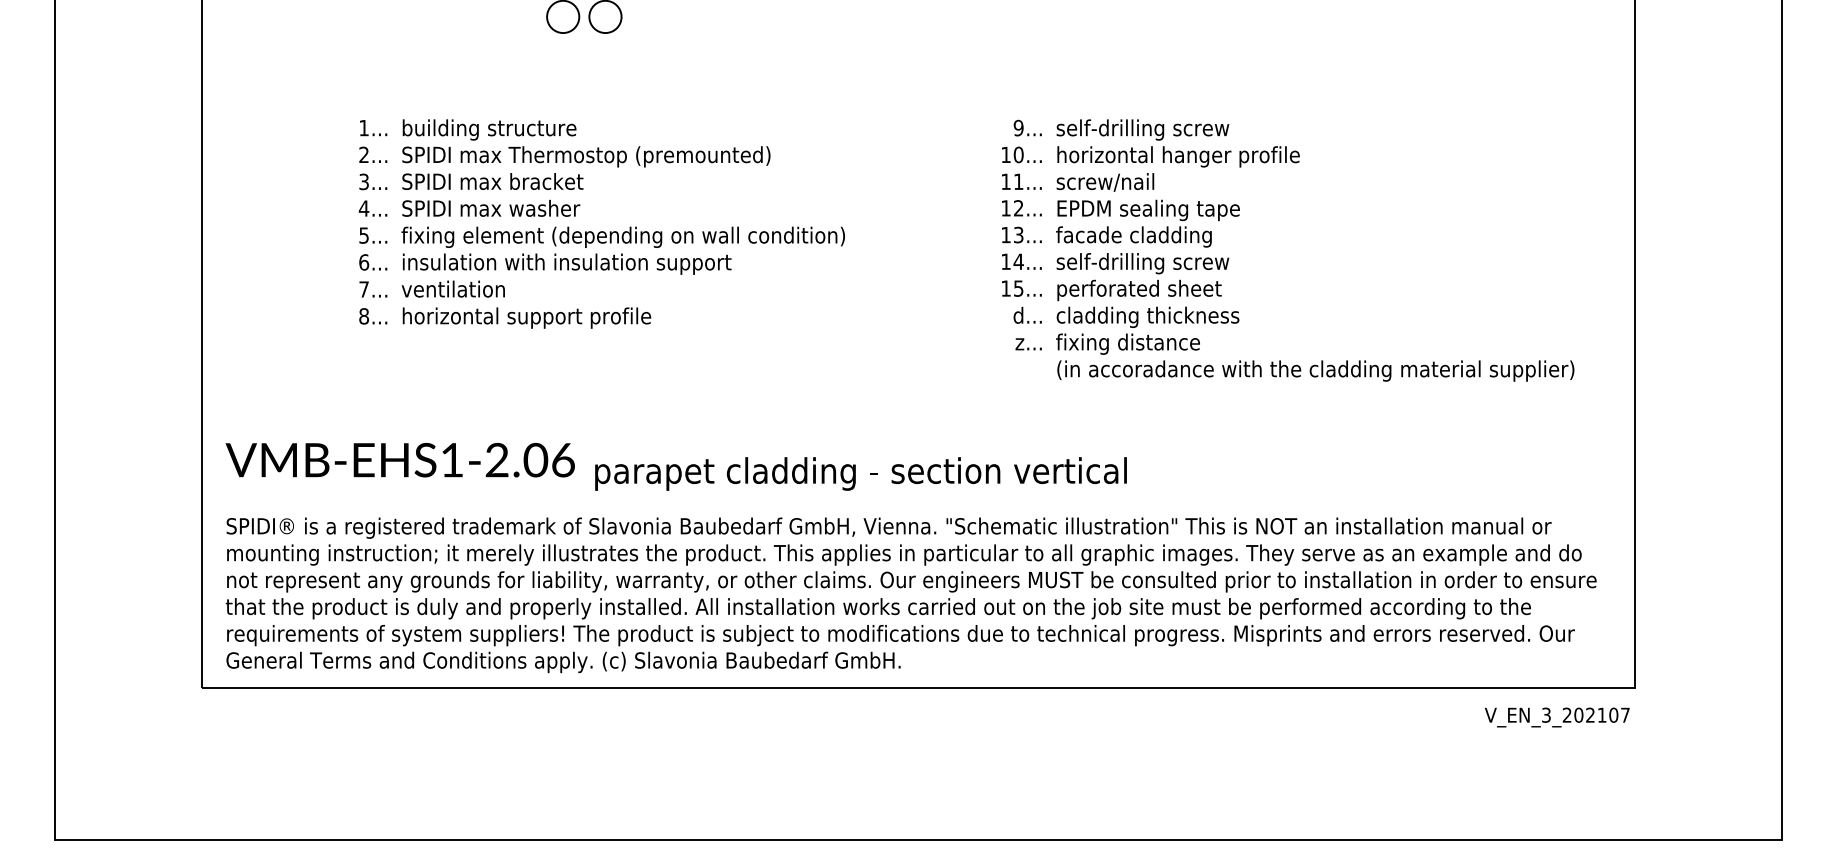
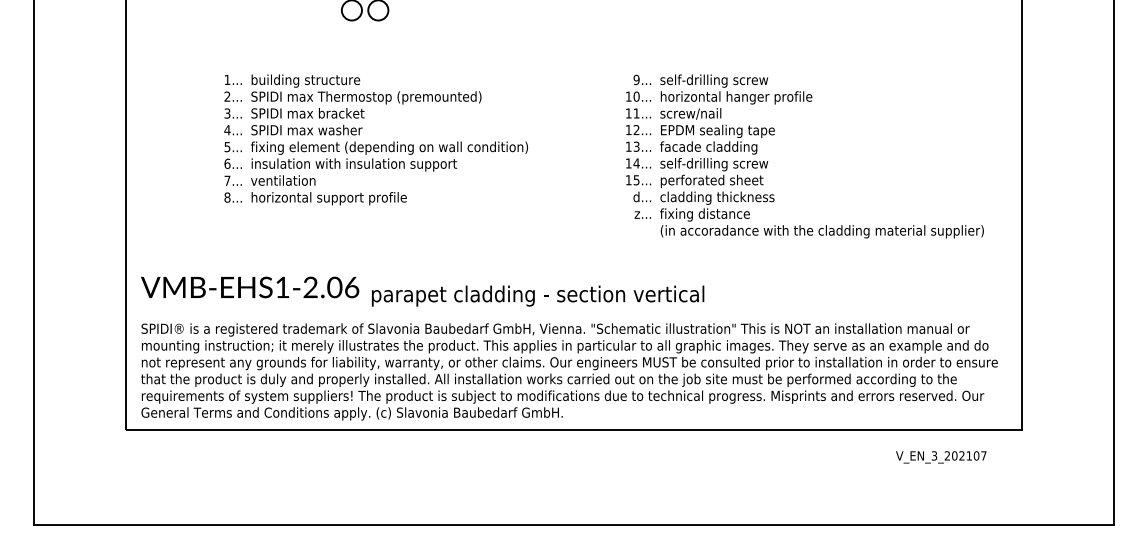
text: (1557, 717) -> (941, 457), moved

